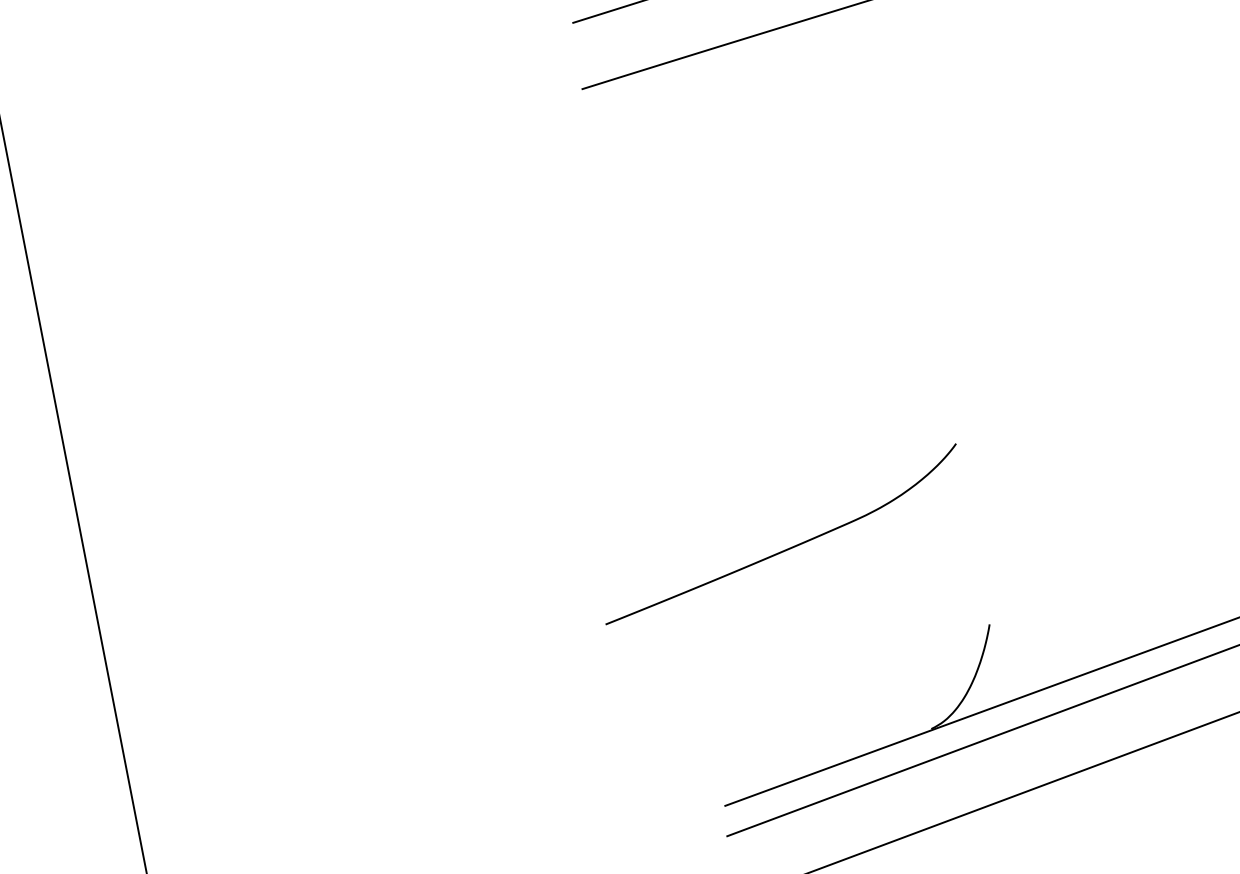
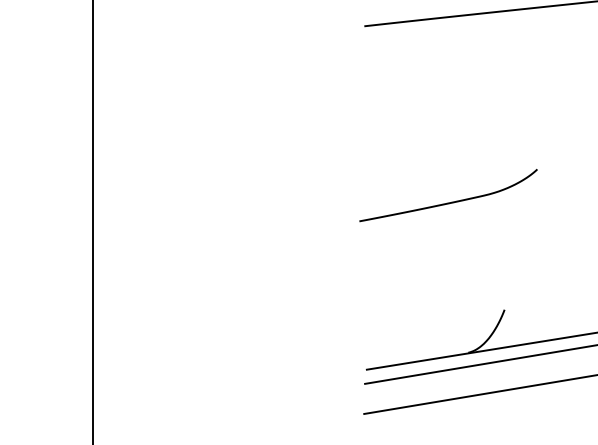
curve: (789, 545) -> (451, 201), moved

